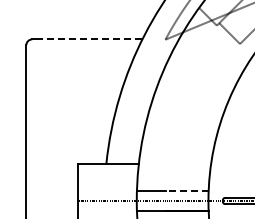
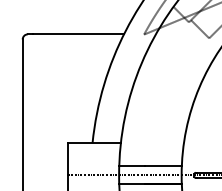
line: (89, 39) -> (77, 34), dashed -> solid
line: (186, 190) -> (162, 166), dashed -> solid

